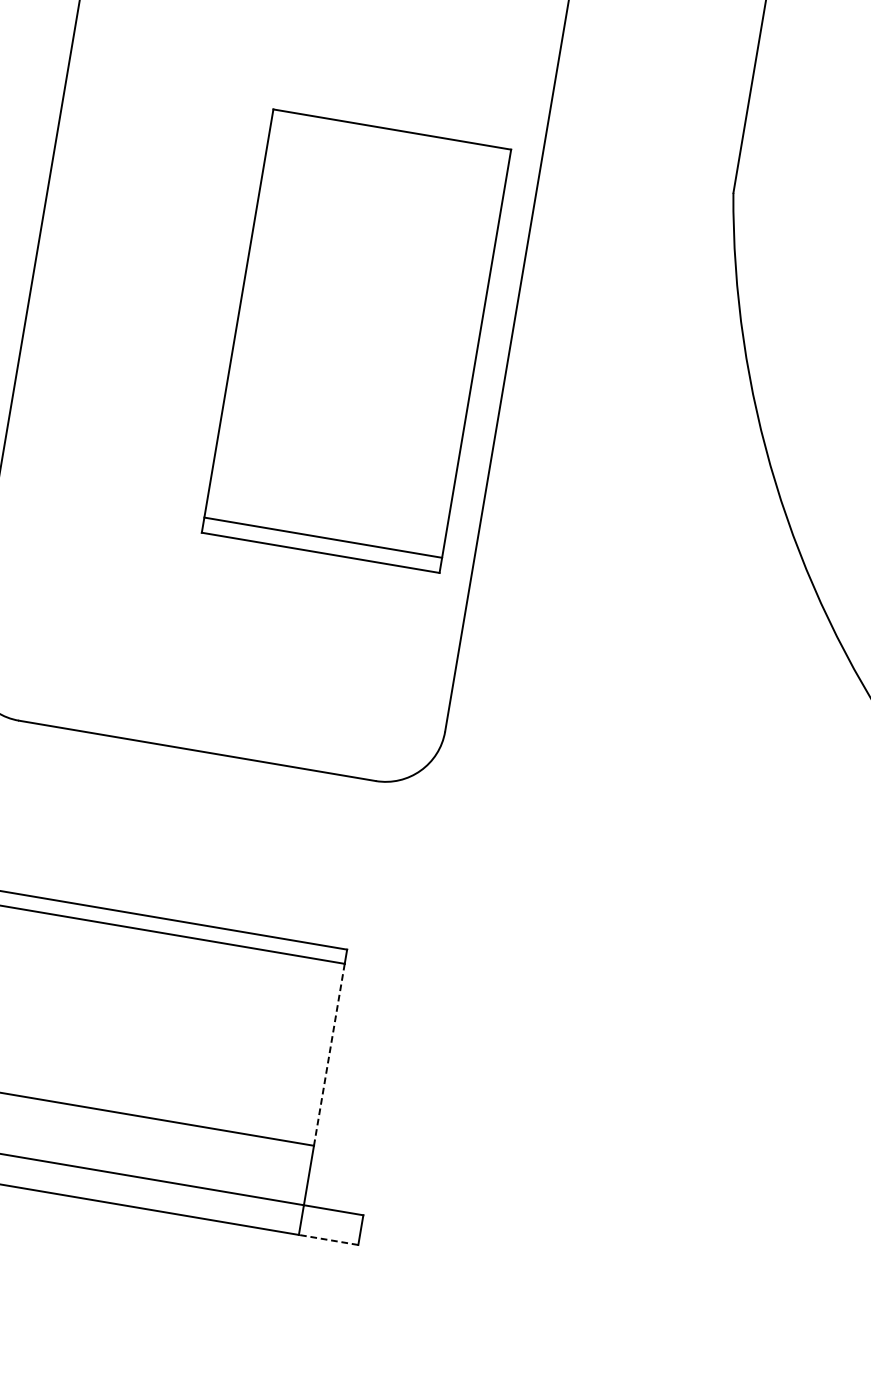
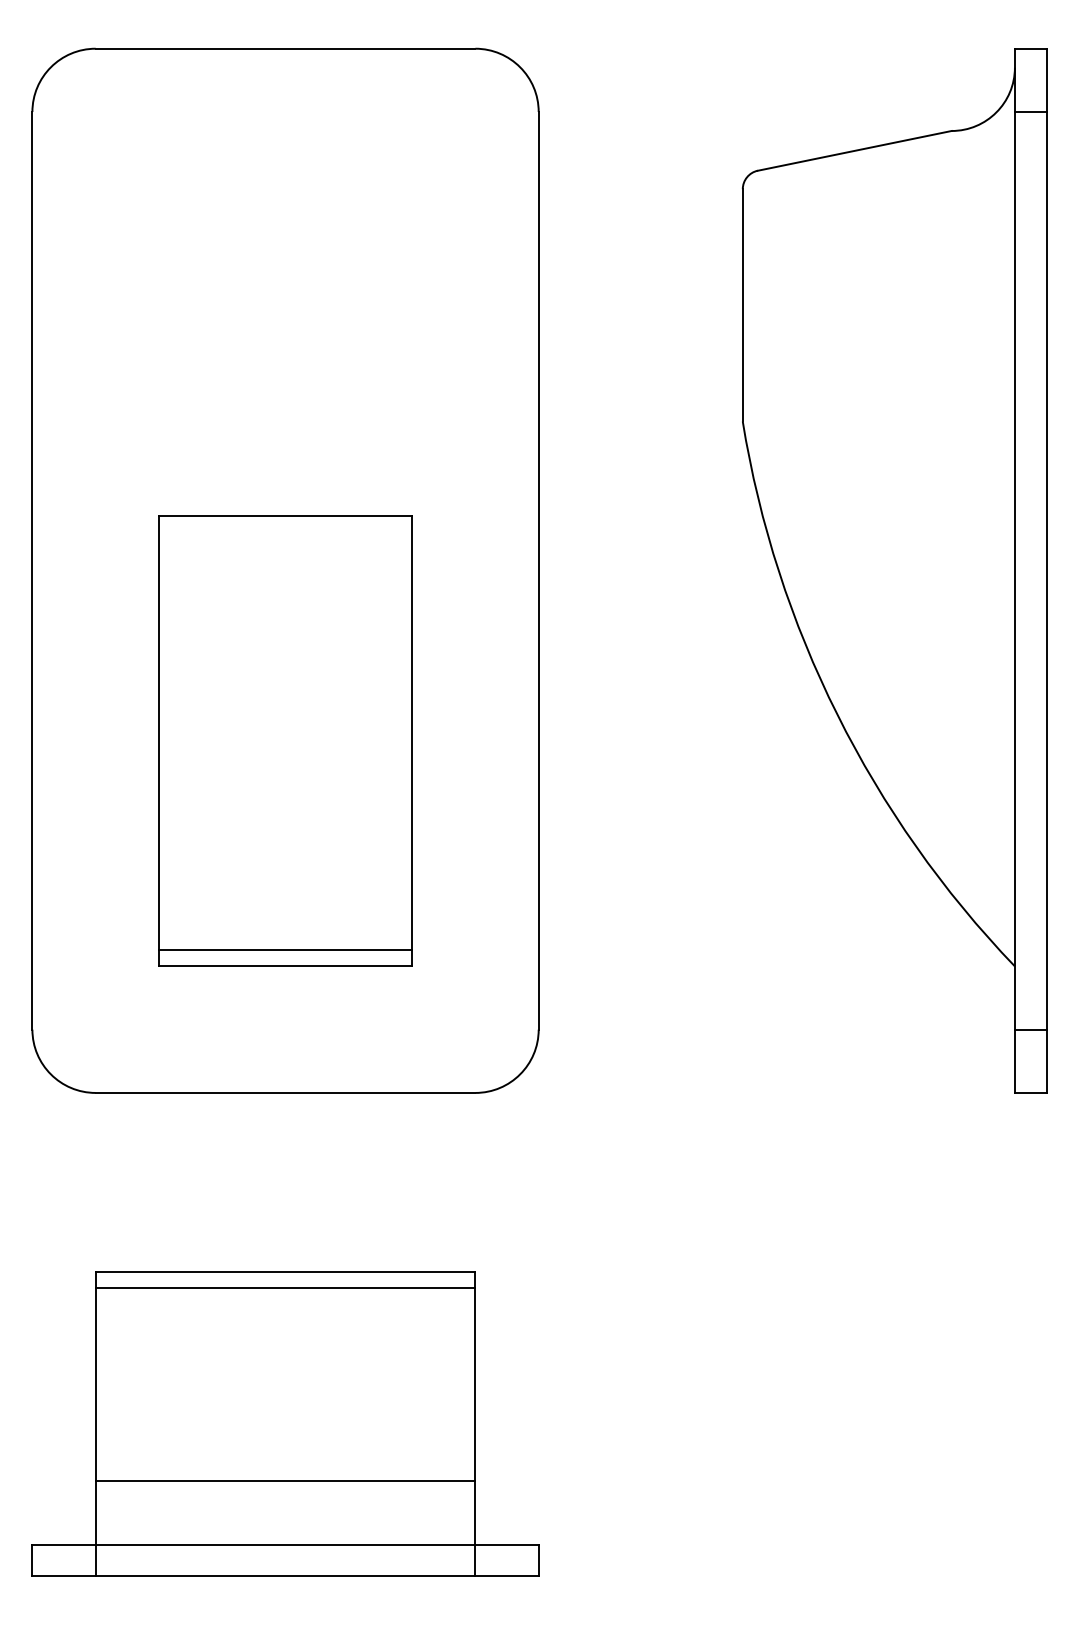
part: (356, 340) -> (285, 740), moved
line: (329, 1054) -> (475, 1384), dashed -> solid
line: (328, 1240) -> (507, 1576), dashed -> solid

